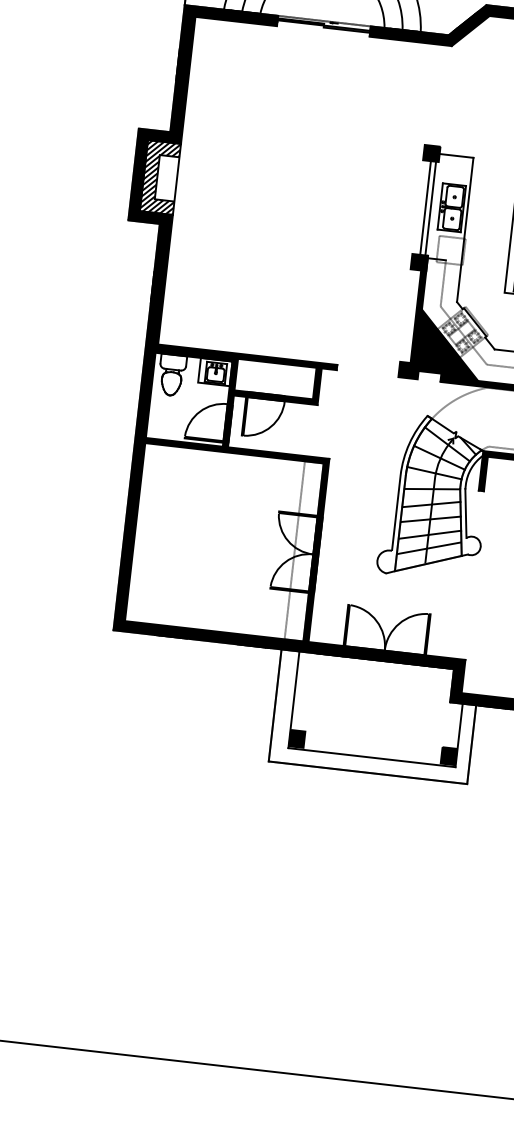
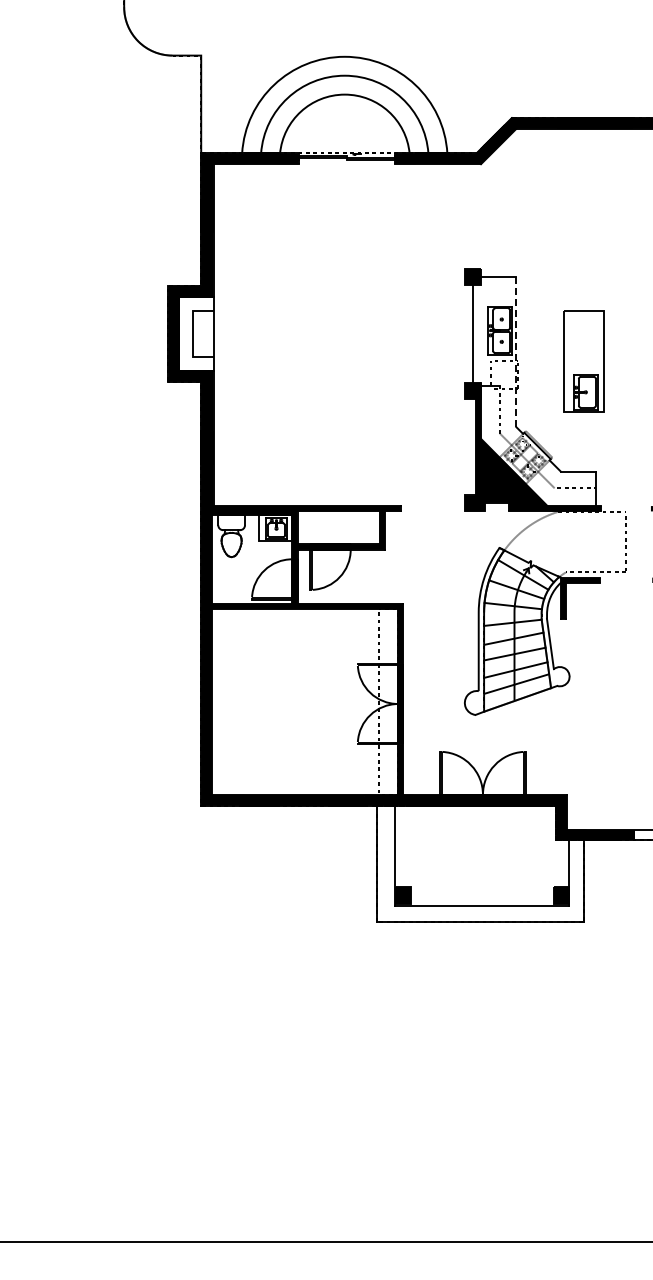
hatch: (160, 177) -> (196, 333), removed
line: (430, 208) -> (478, 333), removed
line: (465, 229) -> (516, 351), solid -> dashed

